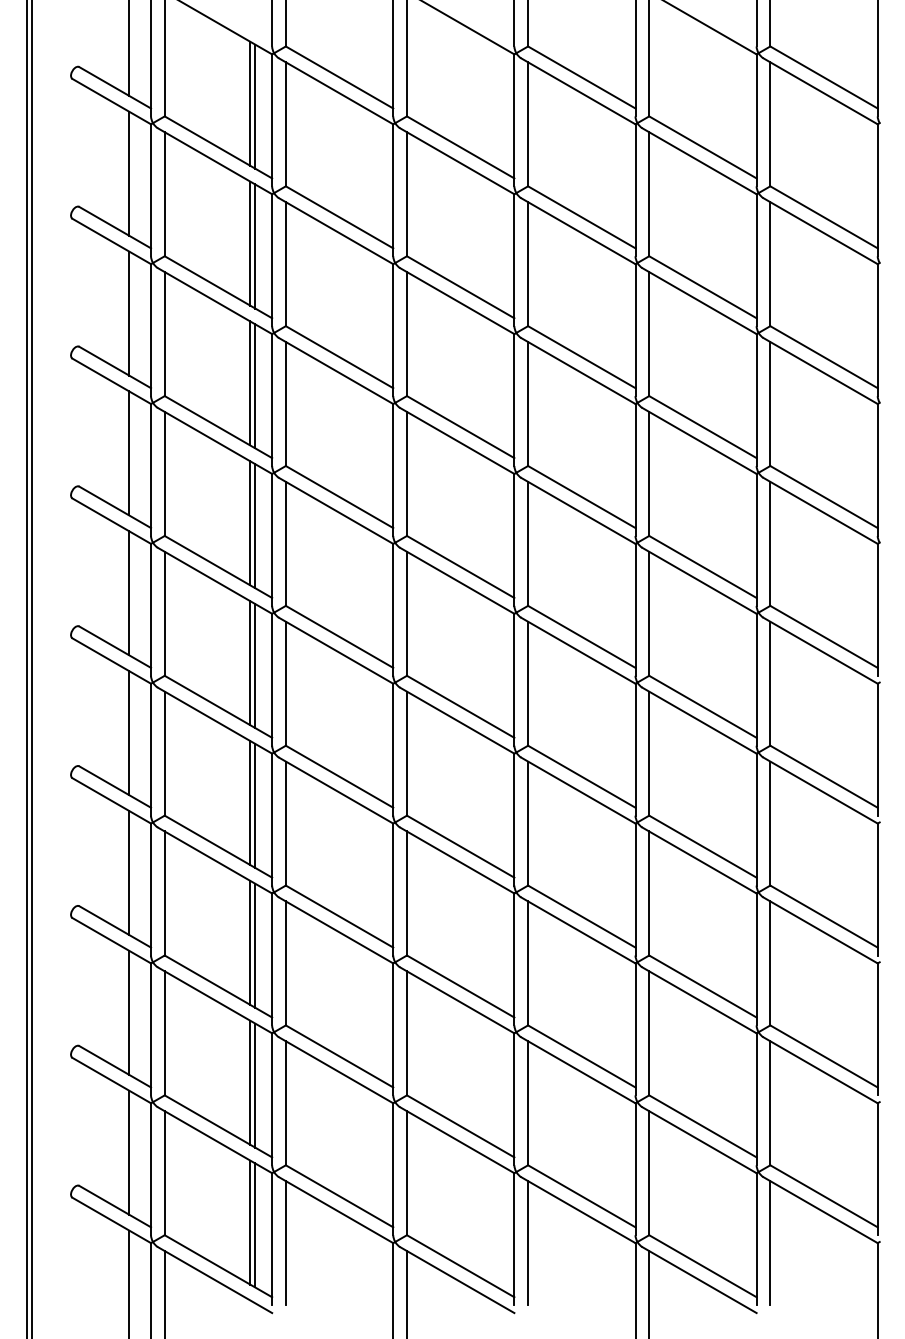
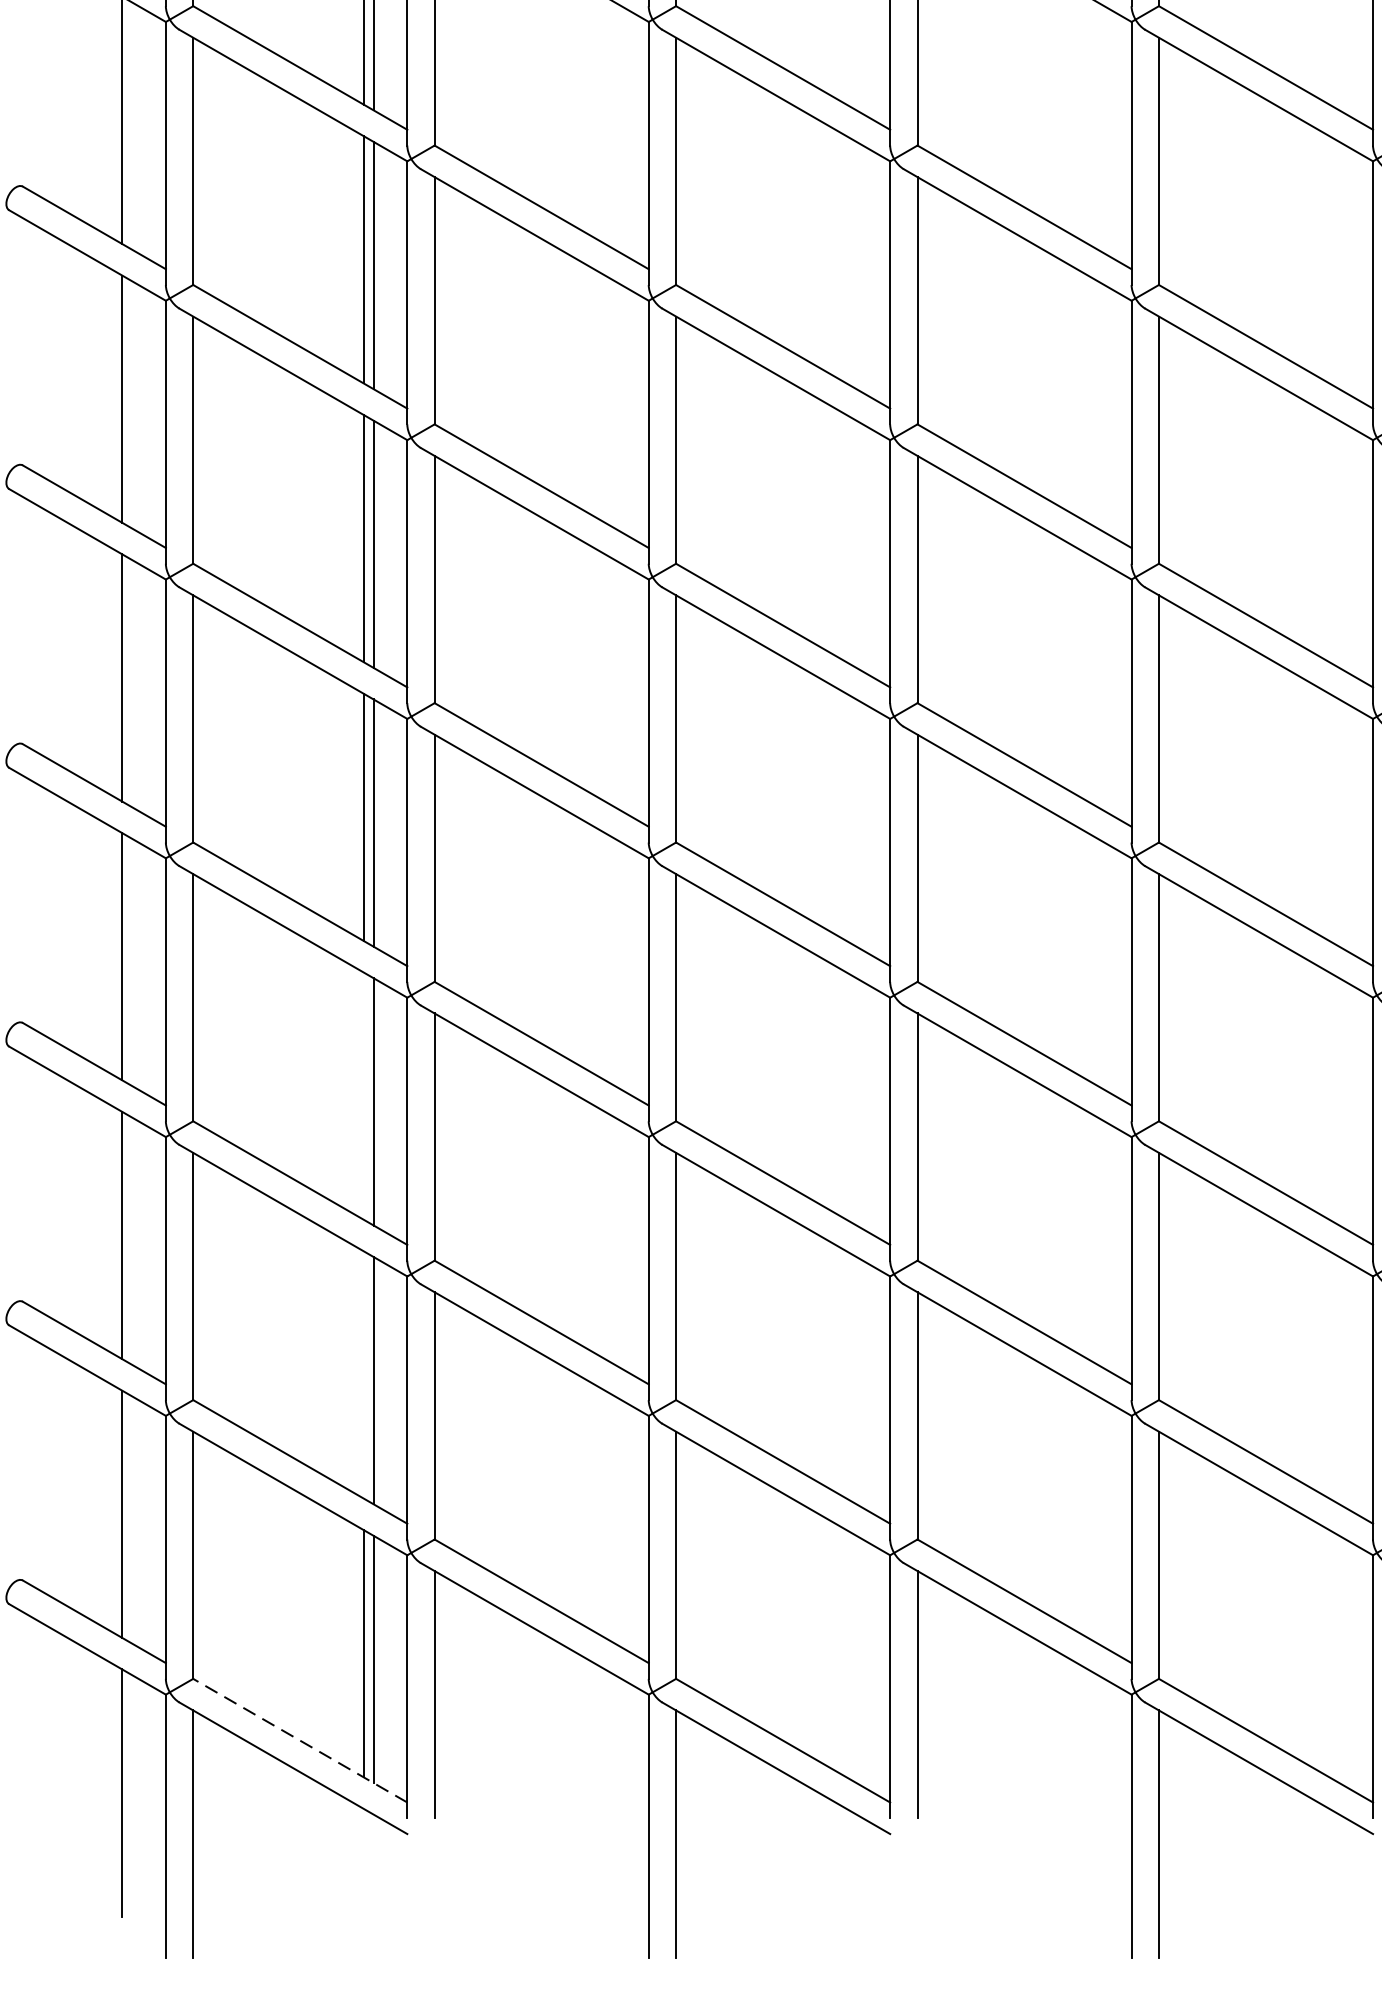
line: (250, 942) -> (364, 1095), removed
line: (250, 1082) -> (364, 1374), removed
line: (218, 1265) -> (300, 1739), solid -> dashed

